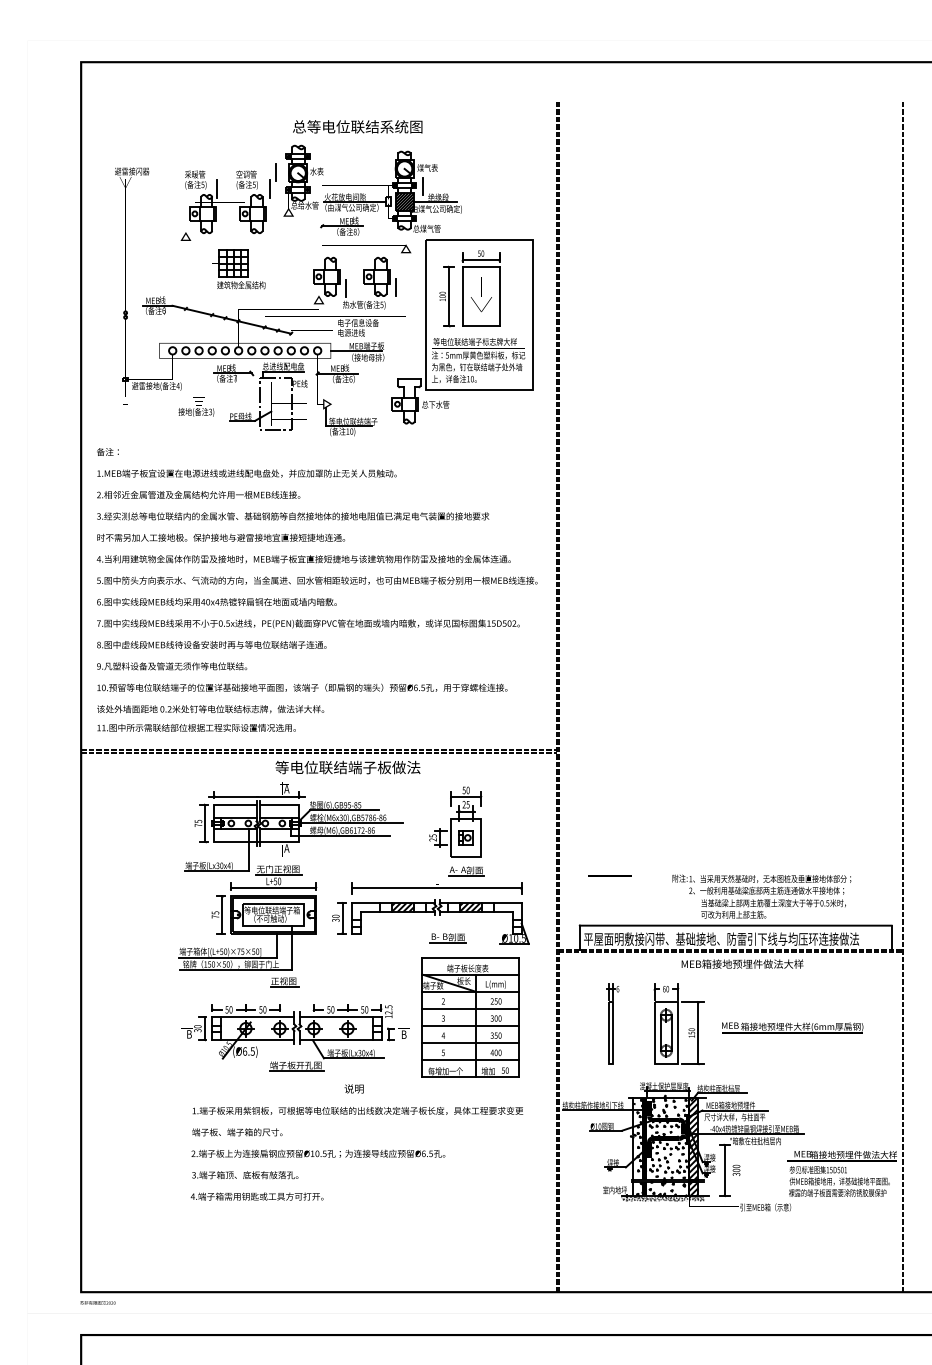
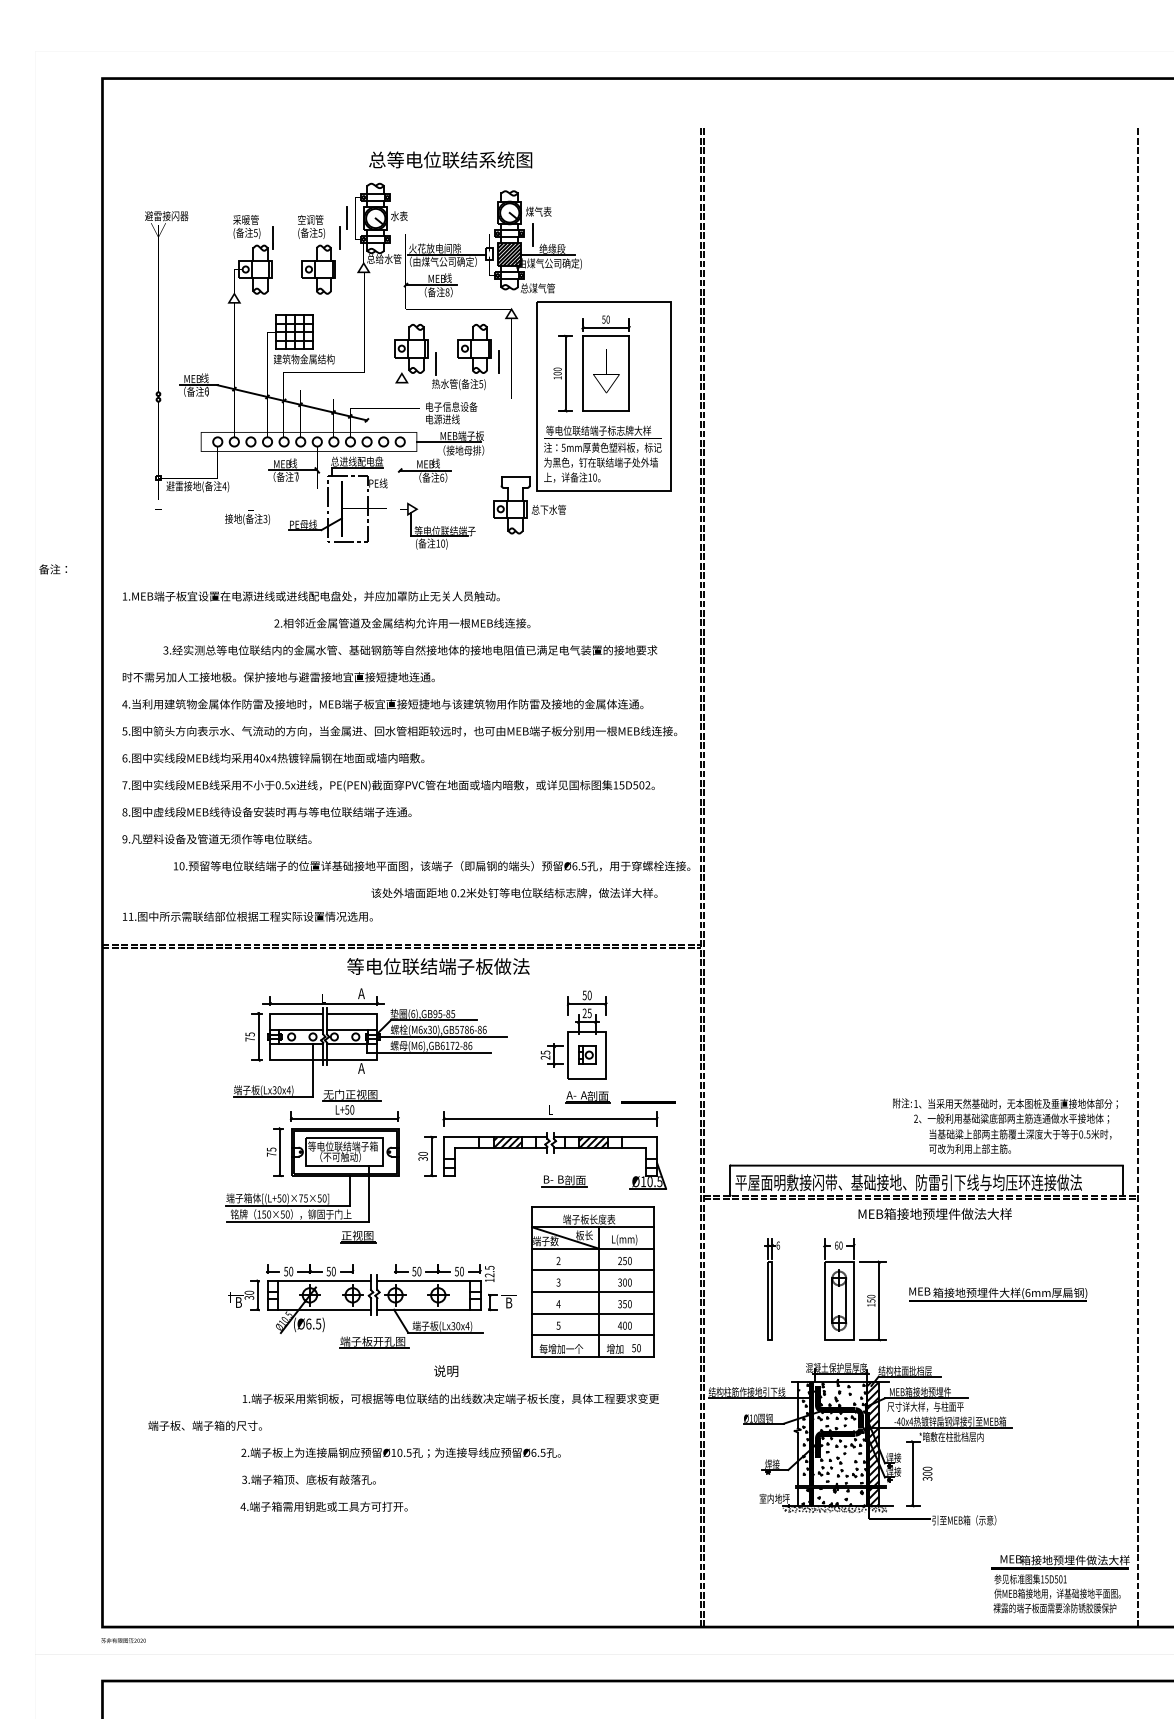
text: (107, 452) -> (52, 569), moved
text: (198, 495) -> (402, 623), moved
text: (293, 516) -> (410, 650), moved
text: (302, 688) -> (432, 866), moved
text: (210, 709) -> (514, 893), moved
line: (610, 875) -> (648, 1102), moved
text: (761, 896) -> (1005, 1125), moved
text: (236, 1132) -> (204, 1425), moved
text: (842, 1174) -> (1060, 1584), moved

